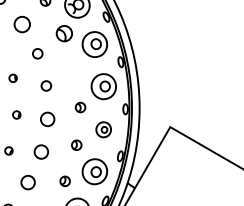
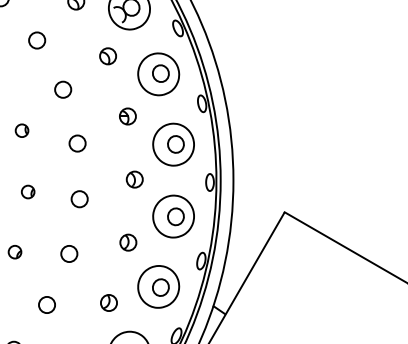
circle: (21, 23) -> (36, 39), size x0.62
part: (64, 33) -> (107, 55), size x0.62
part: (76, 69) -> (127, 116), added
circle: (47, 118) -> (79, 197), size x0.71
part: (103, 129) -> (173, 216), size x1.67
circle: (41, 151) -> (69, 253), size x0.71
circle: (27, 182) -> (46, 304), size x0.71

